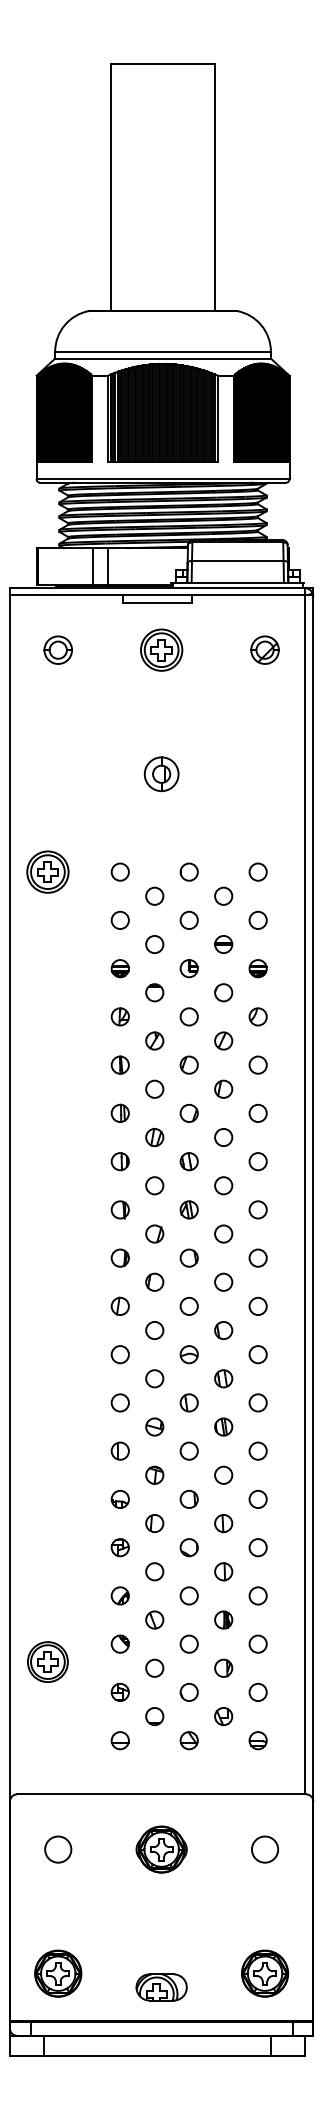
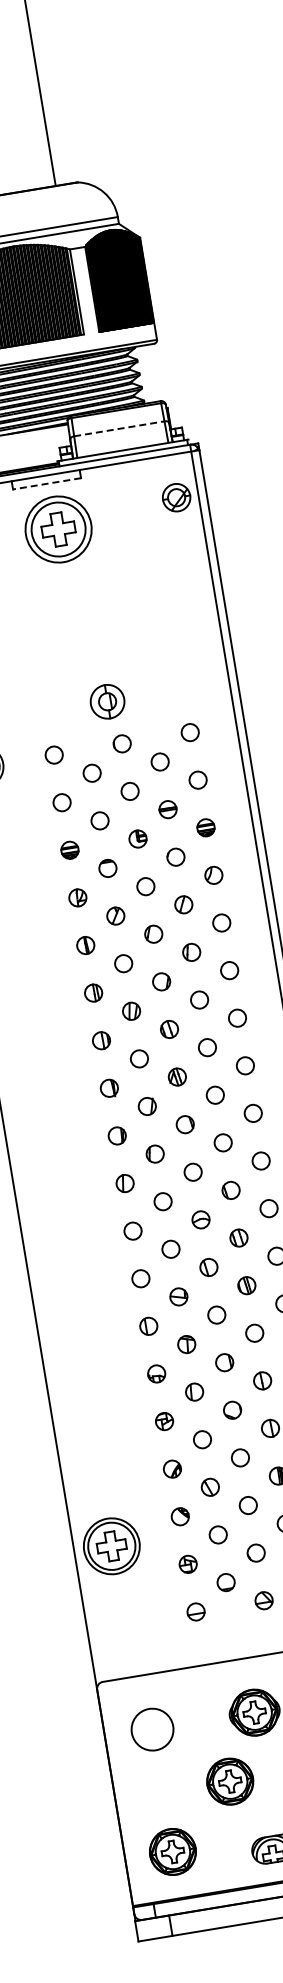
line: (237, 560) -> (118, 428), solid -> dashed
line: (157, 603) -> (47, 483), solid -> dashed
part: (161, 649) -> (58, 528), size x1.6
part: (264, 649) -> (175, 497), moved
part: (161, 773) -> (107, 701), moved
part: (47, 1661) -> (111, 1545), size x1.4
circle: (58, 1849) -> (152, 1729), size x1.6
part: (126, 1913) -> (230, 1781), added

